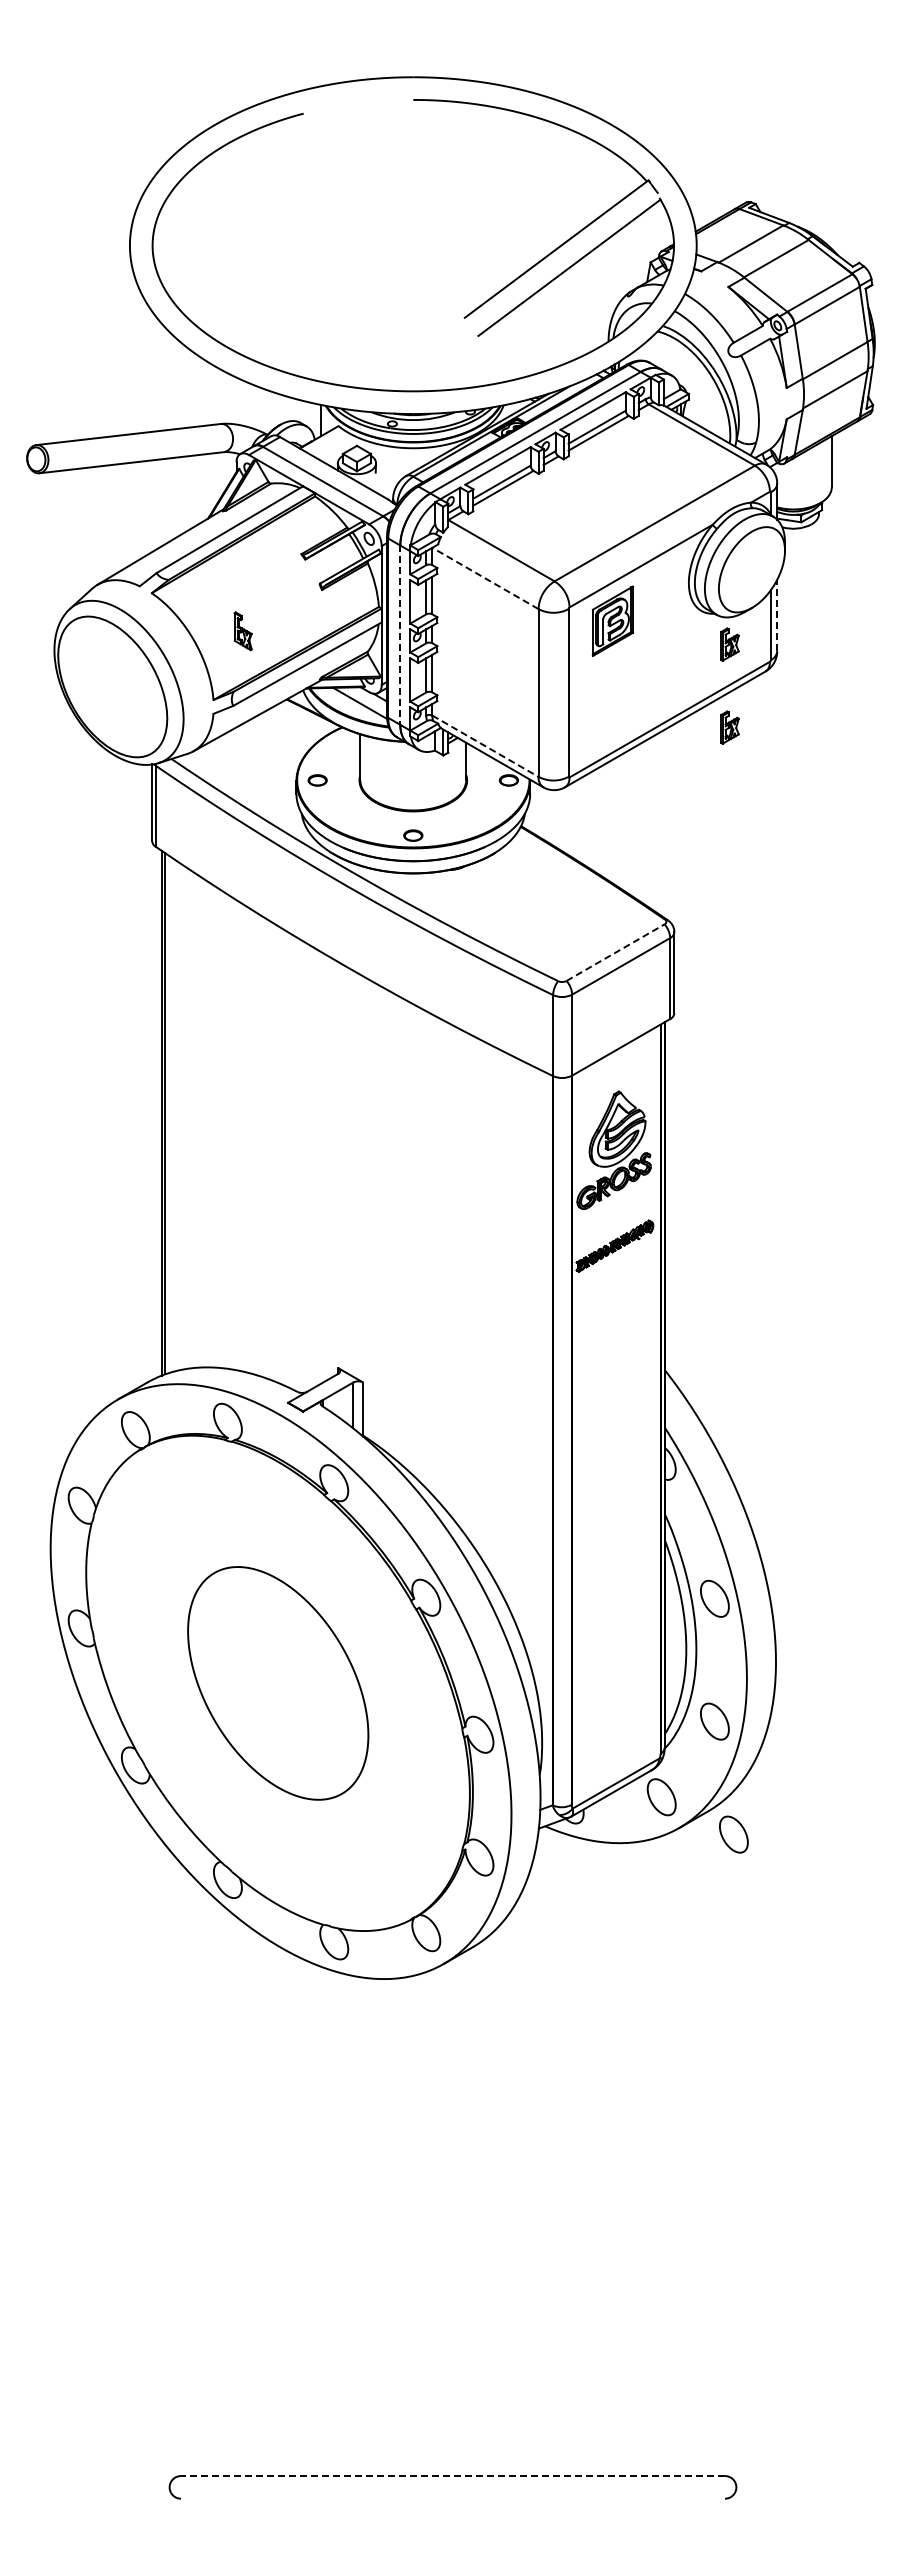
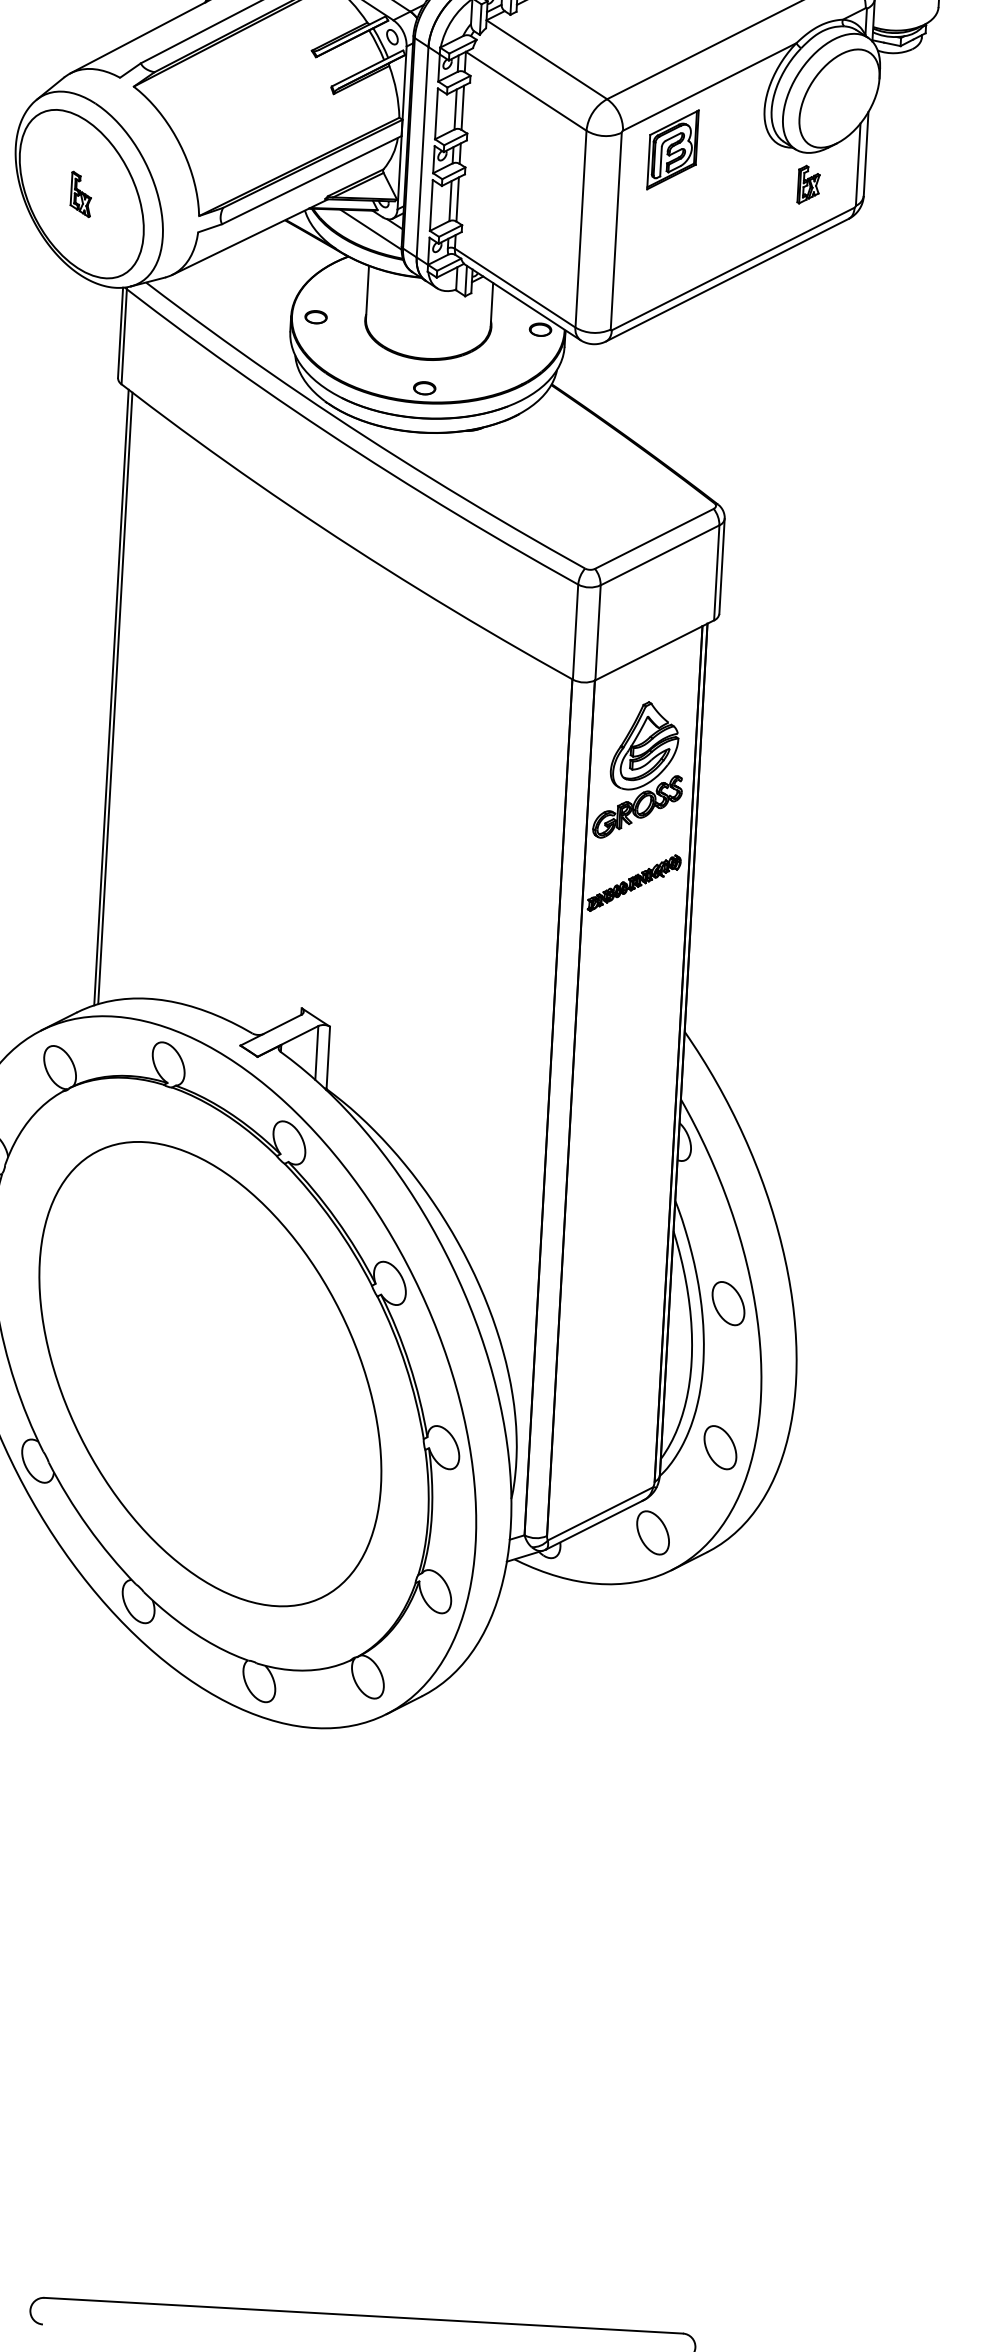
line: (485, 578) -> (526, 91), dashed -> solid
line: (777, 615) -> (866, 153), dashed -> solid
part: (242, 631) -> (80, 194), moved
line: (400, 635) -> (422, 152), dashed -> solid
part: (729, 727) -> (802, 282), removed
line: (485, 746) -> (515, 288), dashed -> solid
line: (615, 952) -> (654, 538), dashed -> solid
part: (278, 1683) -> (210, 1374), size x1.67
part: (733, 1834) -> (734, 1581), removed
line: (452, 2476) -> (363, 2316), dashed -> solid

